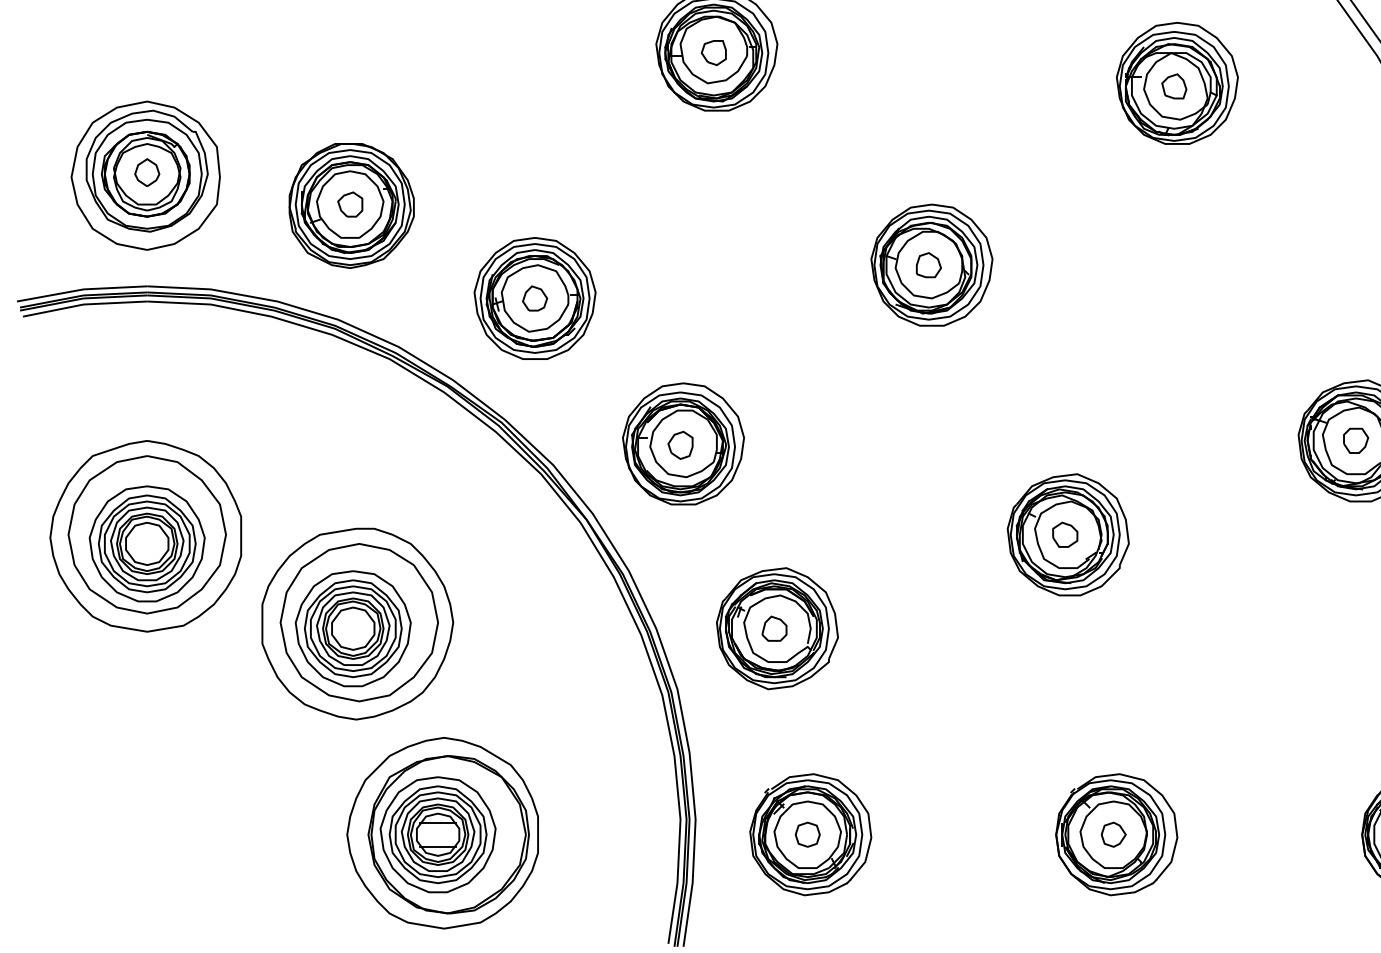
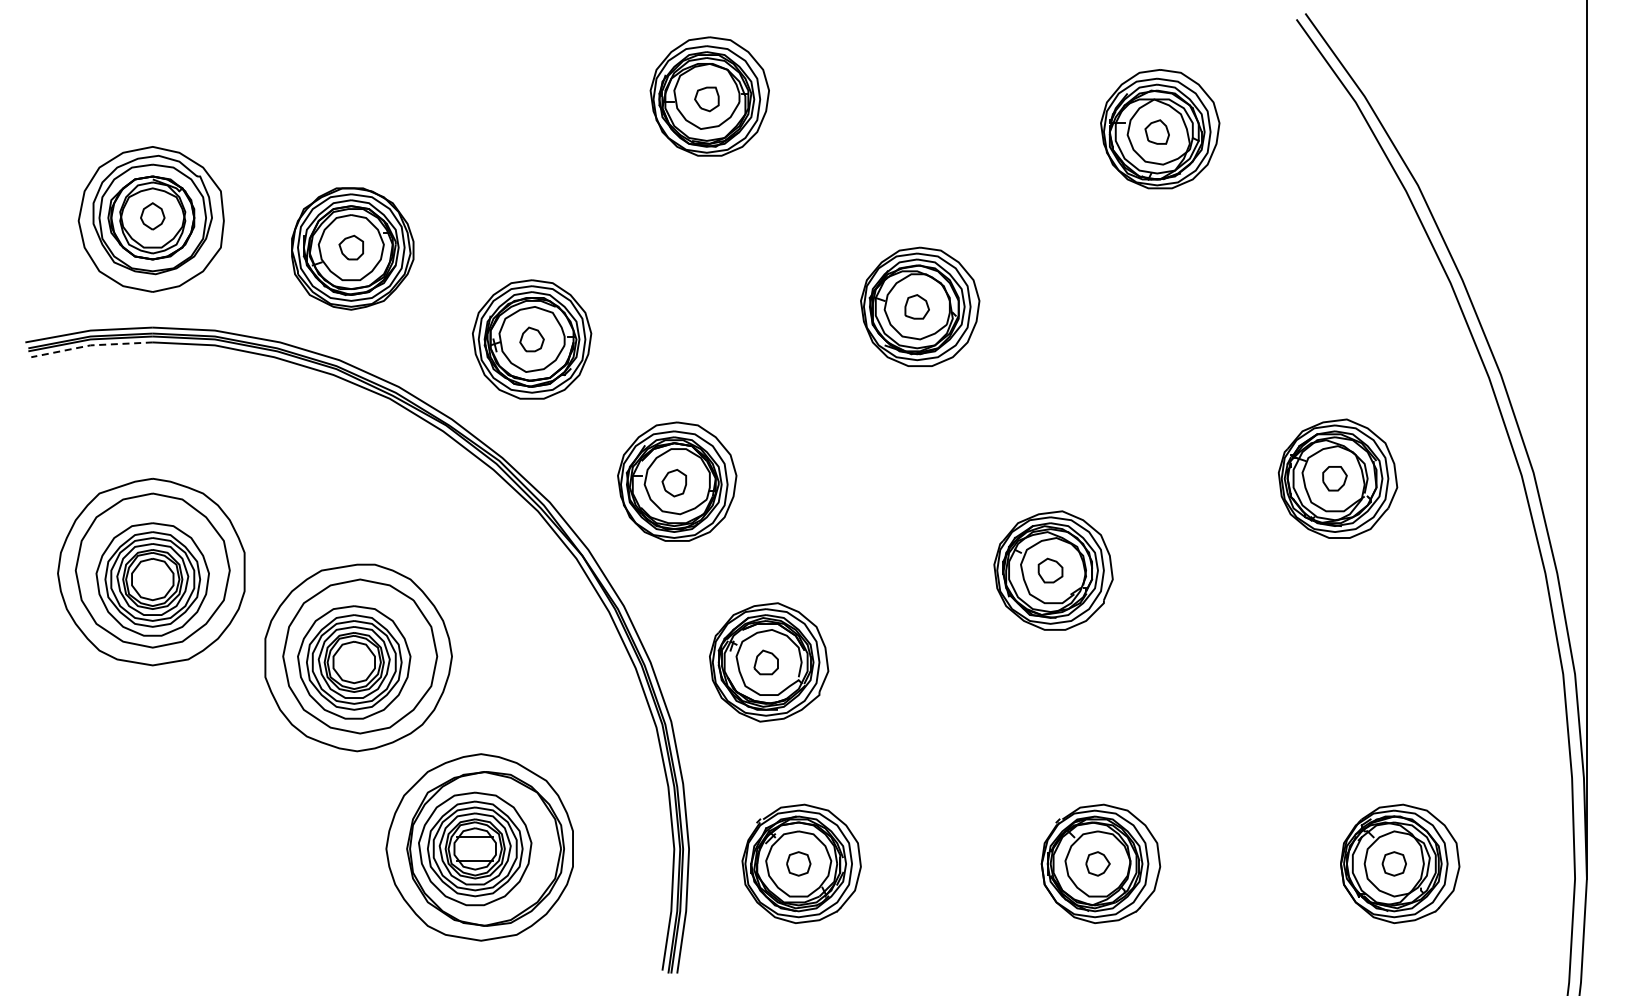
line: (83, 304) -> (90, 345), solid -> dashed
part: (442, 833) -> (479, 847), moved

